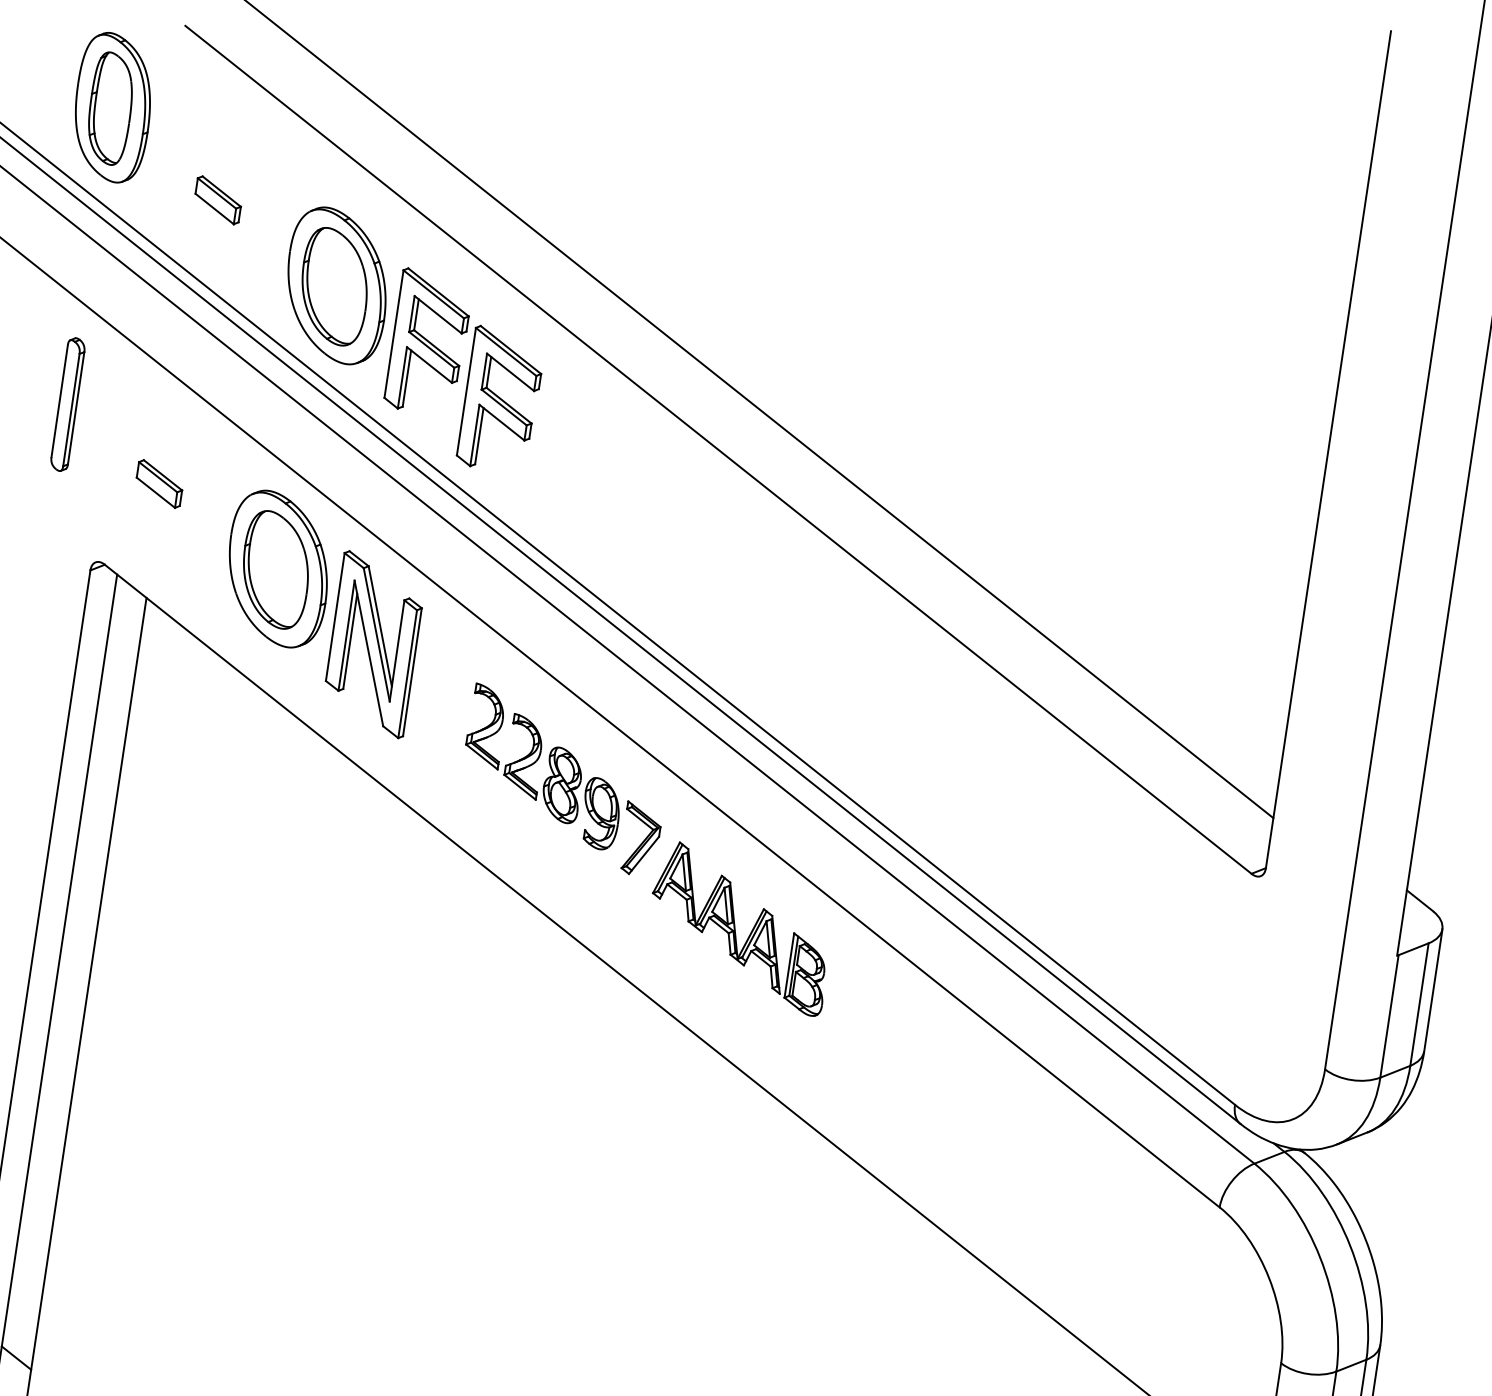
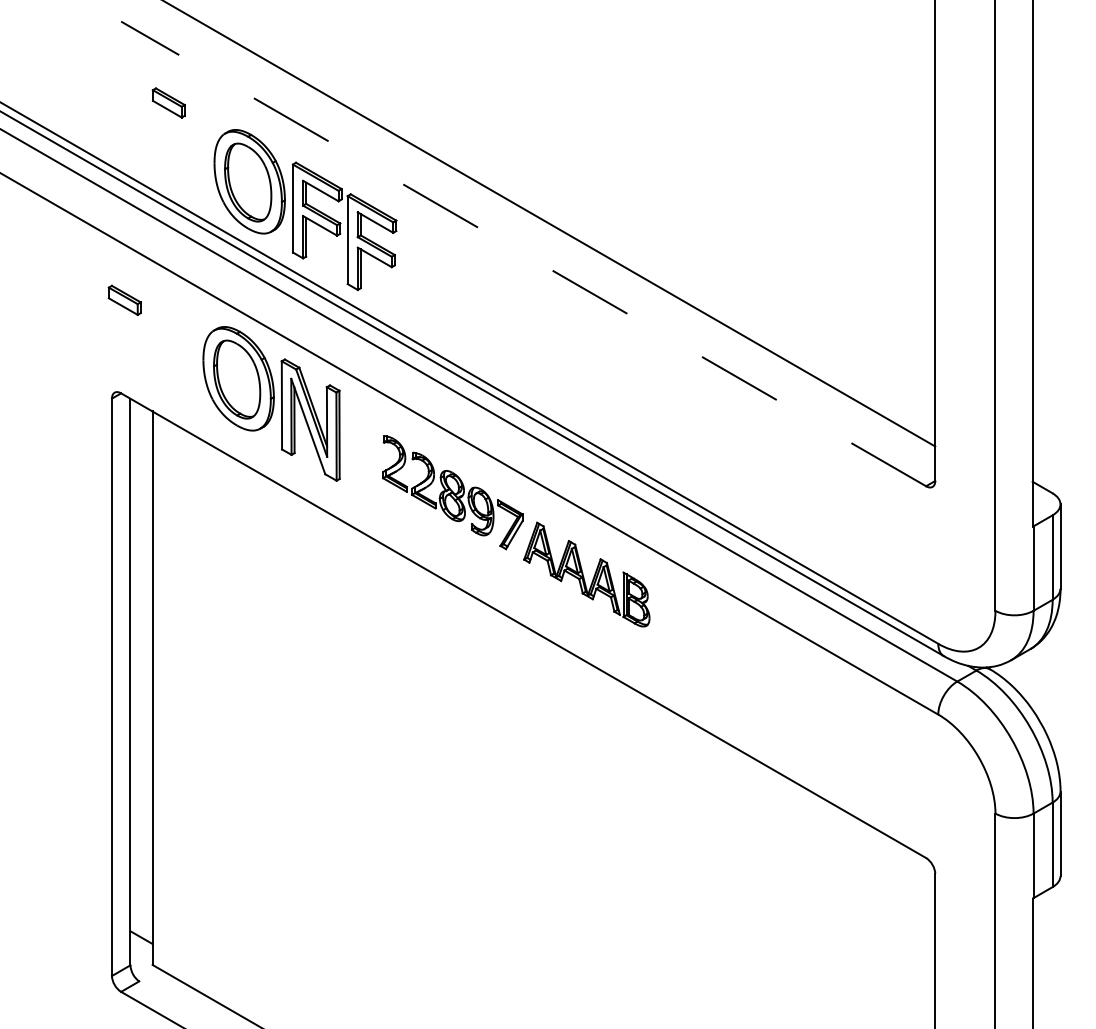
part: (112, 108) -> (80, 84), removed
part: (217, 199) -> (168, 102), moved
part: (68, 403) -> (80, 288), removed
line: (718, 449) -> (523, 253), solid -> dashed
part: (159, 482) -> (124, 299), moved

